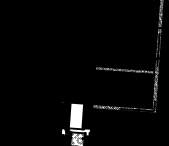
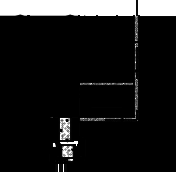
hatch: (75, 115) -> (64, 128), added

